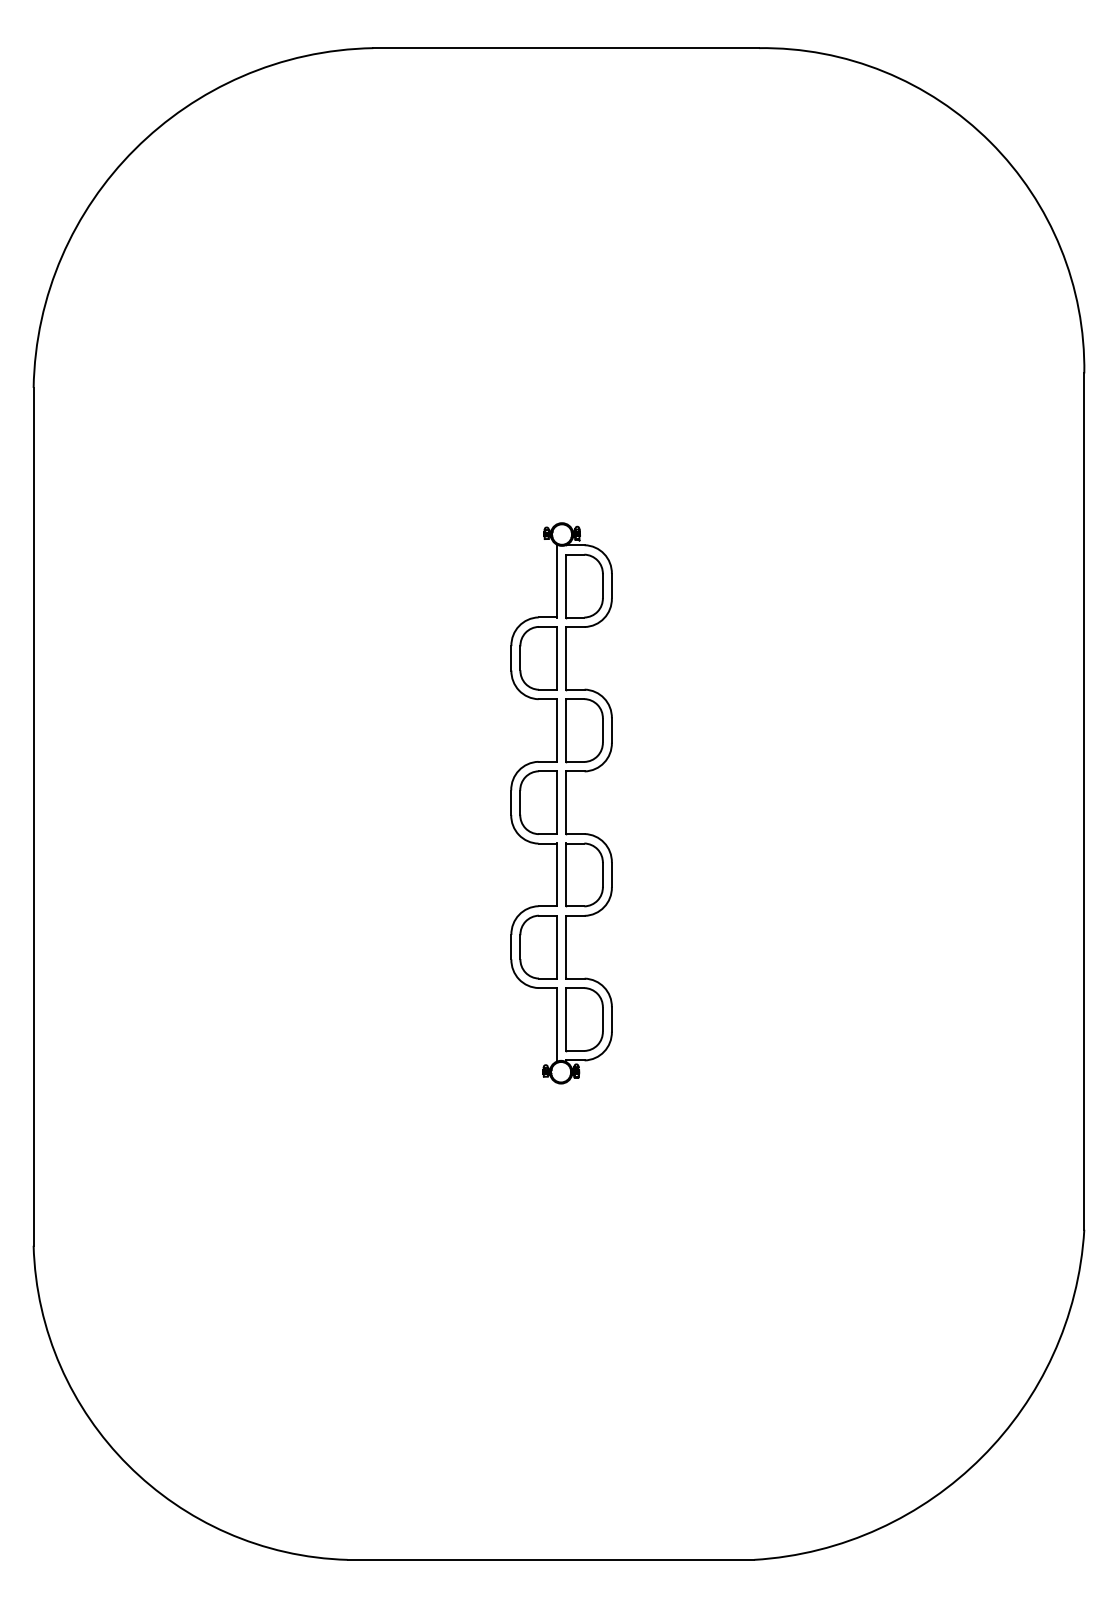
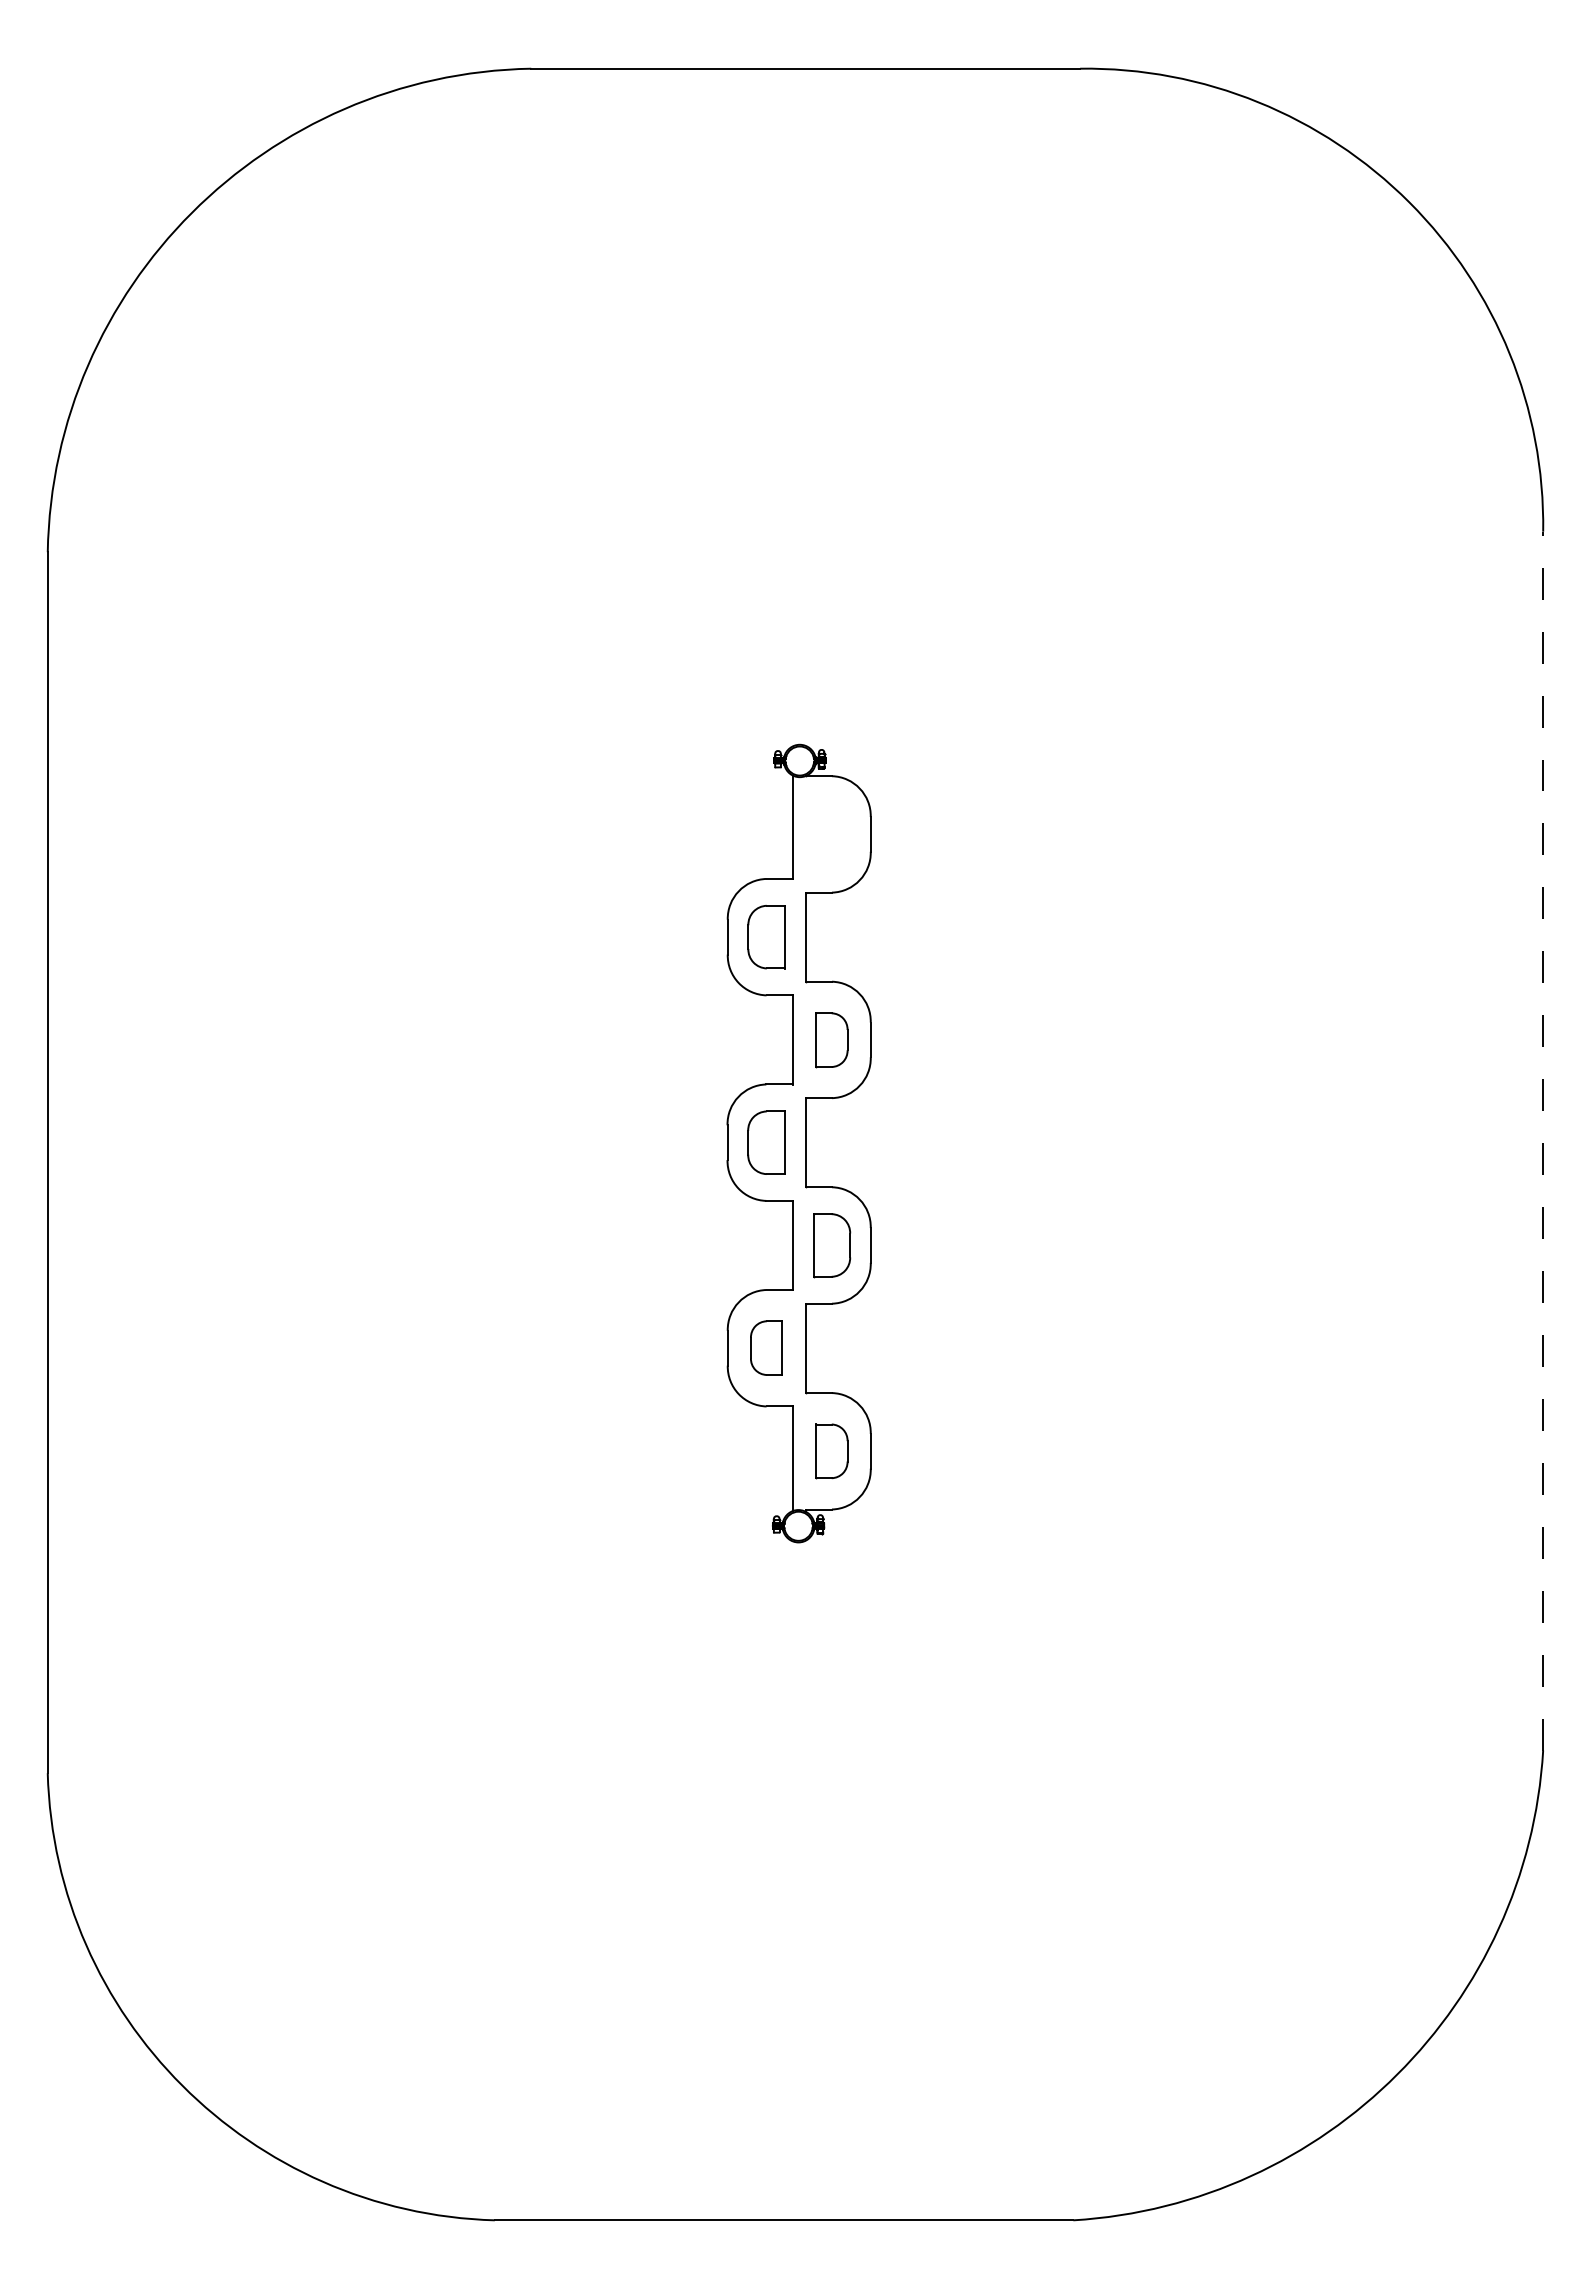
part: (584, 586) -> (831, 834), removed
part: (538, 657) -> (766, 936), size x0.7
part: (584, 730) -> (831, 1040), size x0.6
line: (1084, 801) -> (1543, 1140), solid -> dashed
part: (538, 802) -> (766, 1142), size x0.7
part: (584, 874) -> (831, 1245), size x0.7
part: (538, 946) -> (766, 1347), size x0.6
part: (584, 1019) -> (831, 1451), size x0.6

